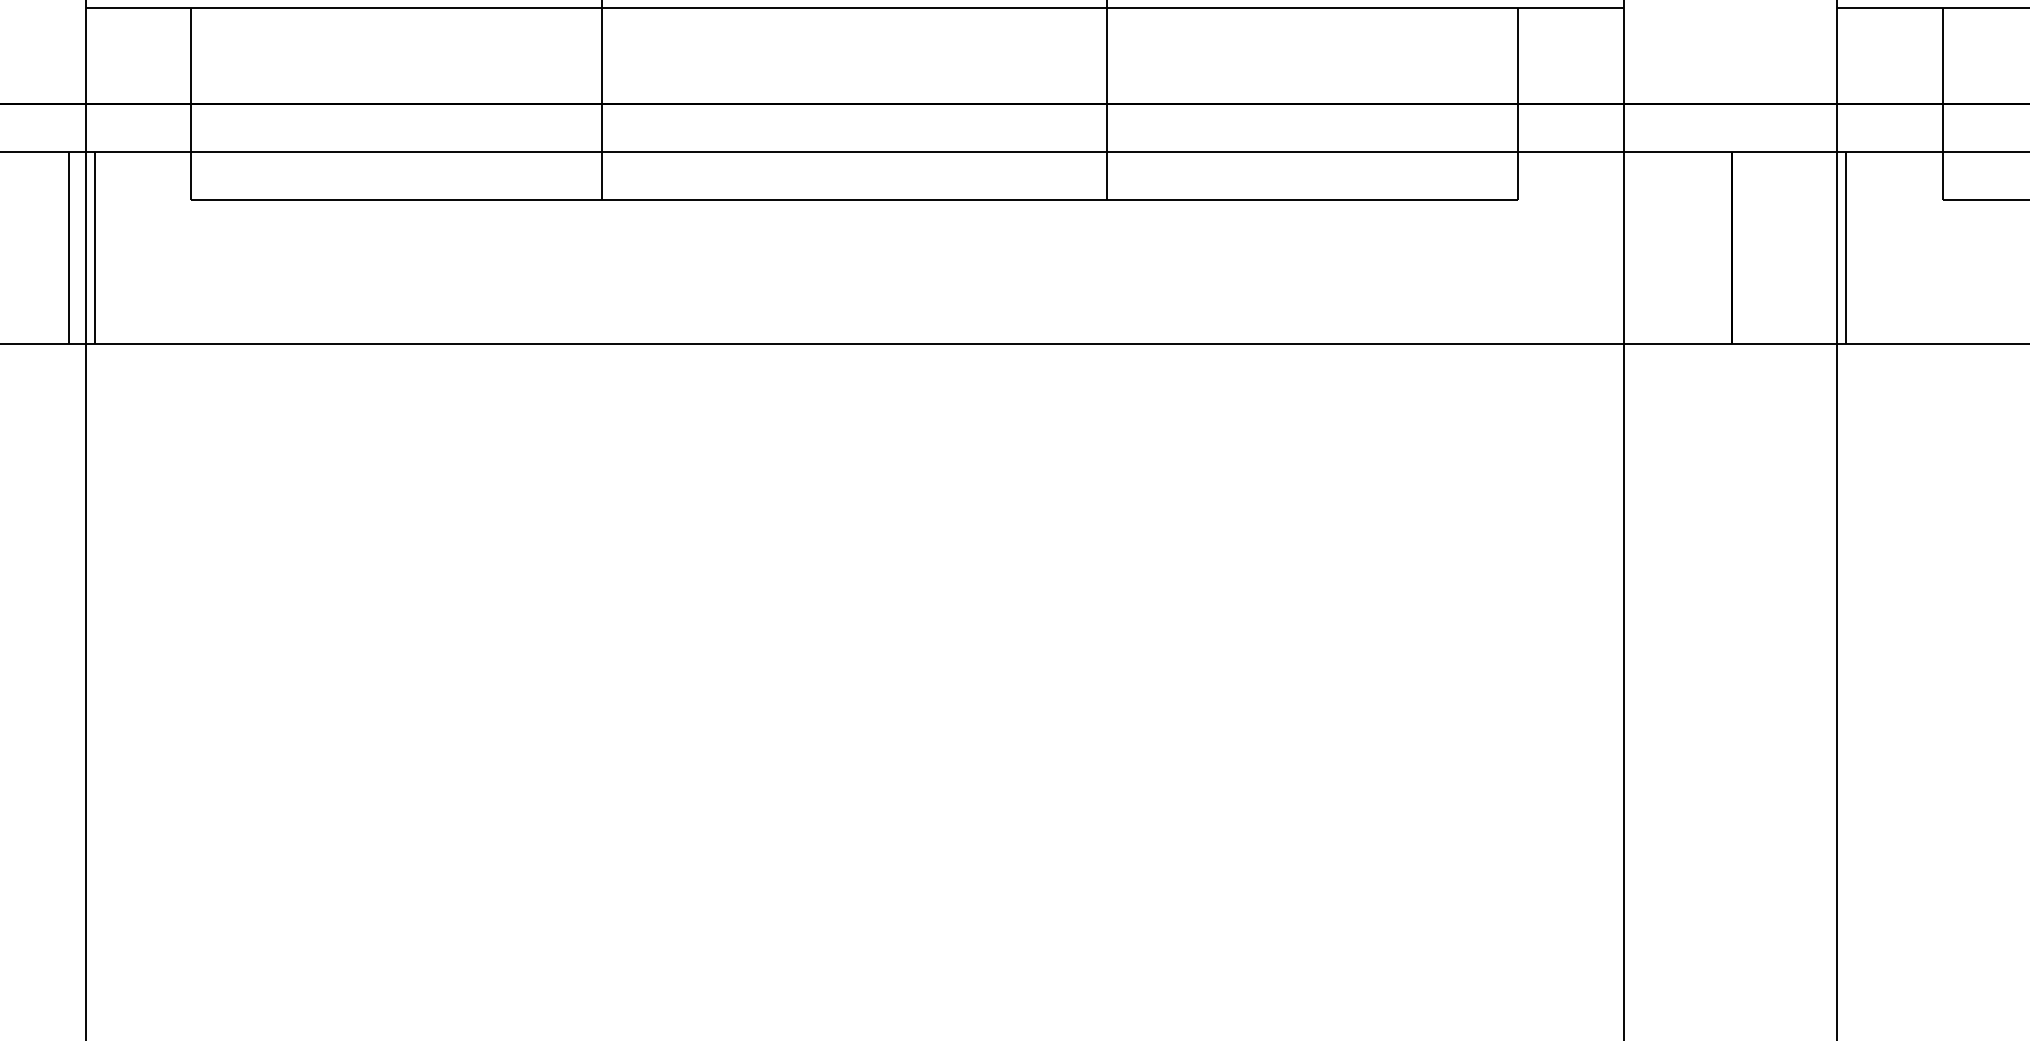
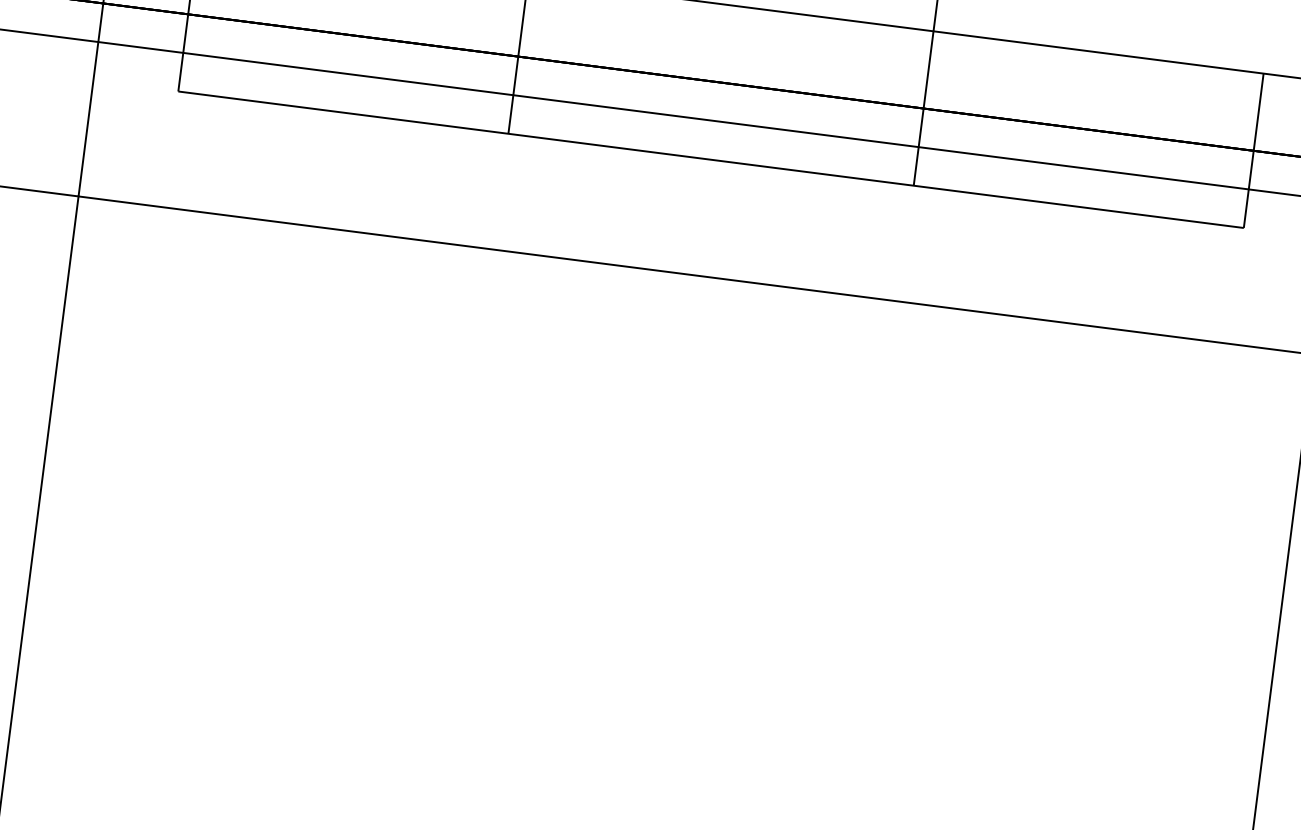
line: (68, 247) -> (74, 117), removed
line: (94, 247) -> (95, 119), removed

